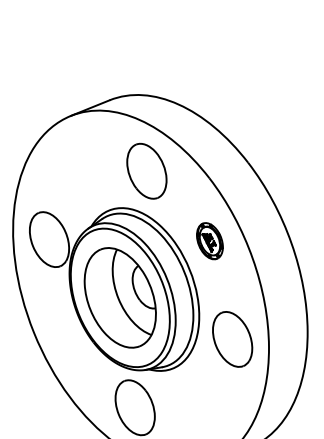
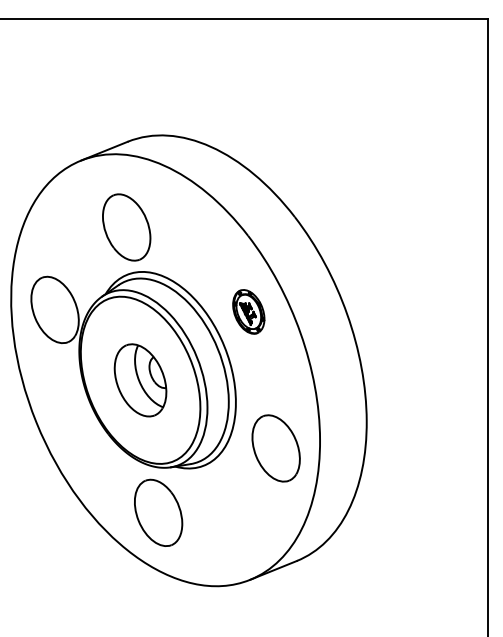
part: (146, 171) -> (126, 227), moved
part: (120, 298) -> (140, 380), size x0.6
part: (232, 339) -> (275, 448), moved

